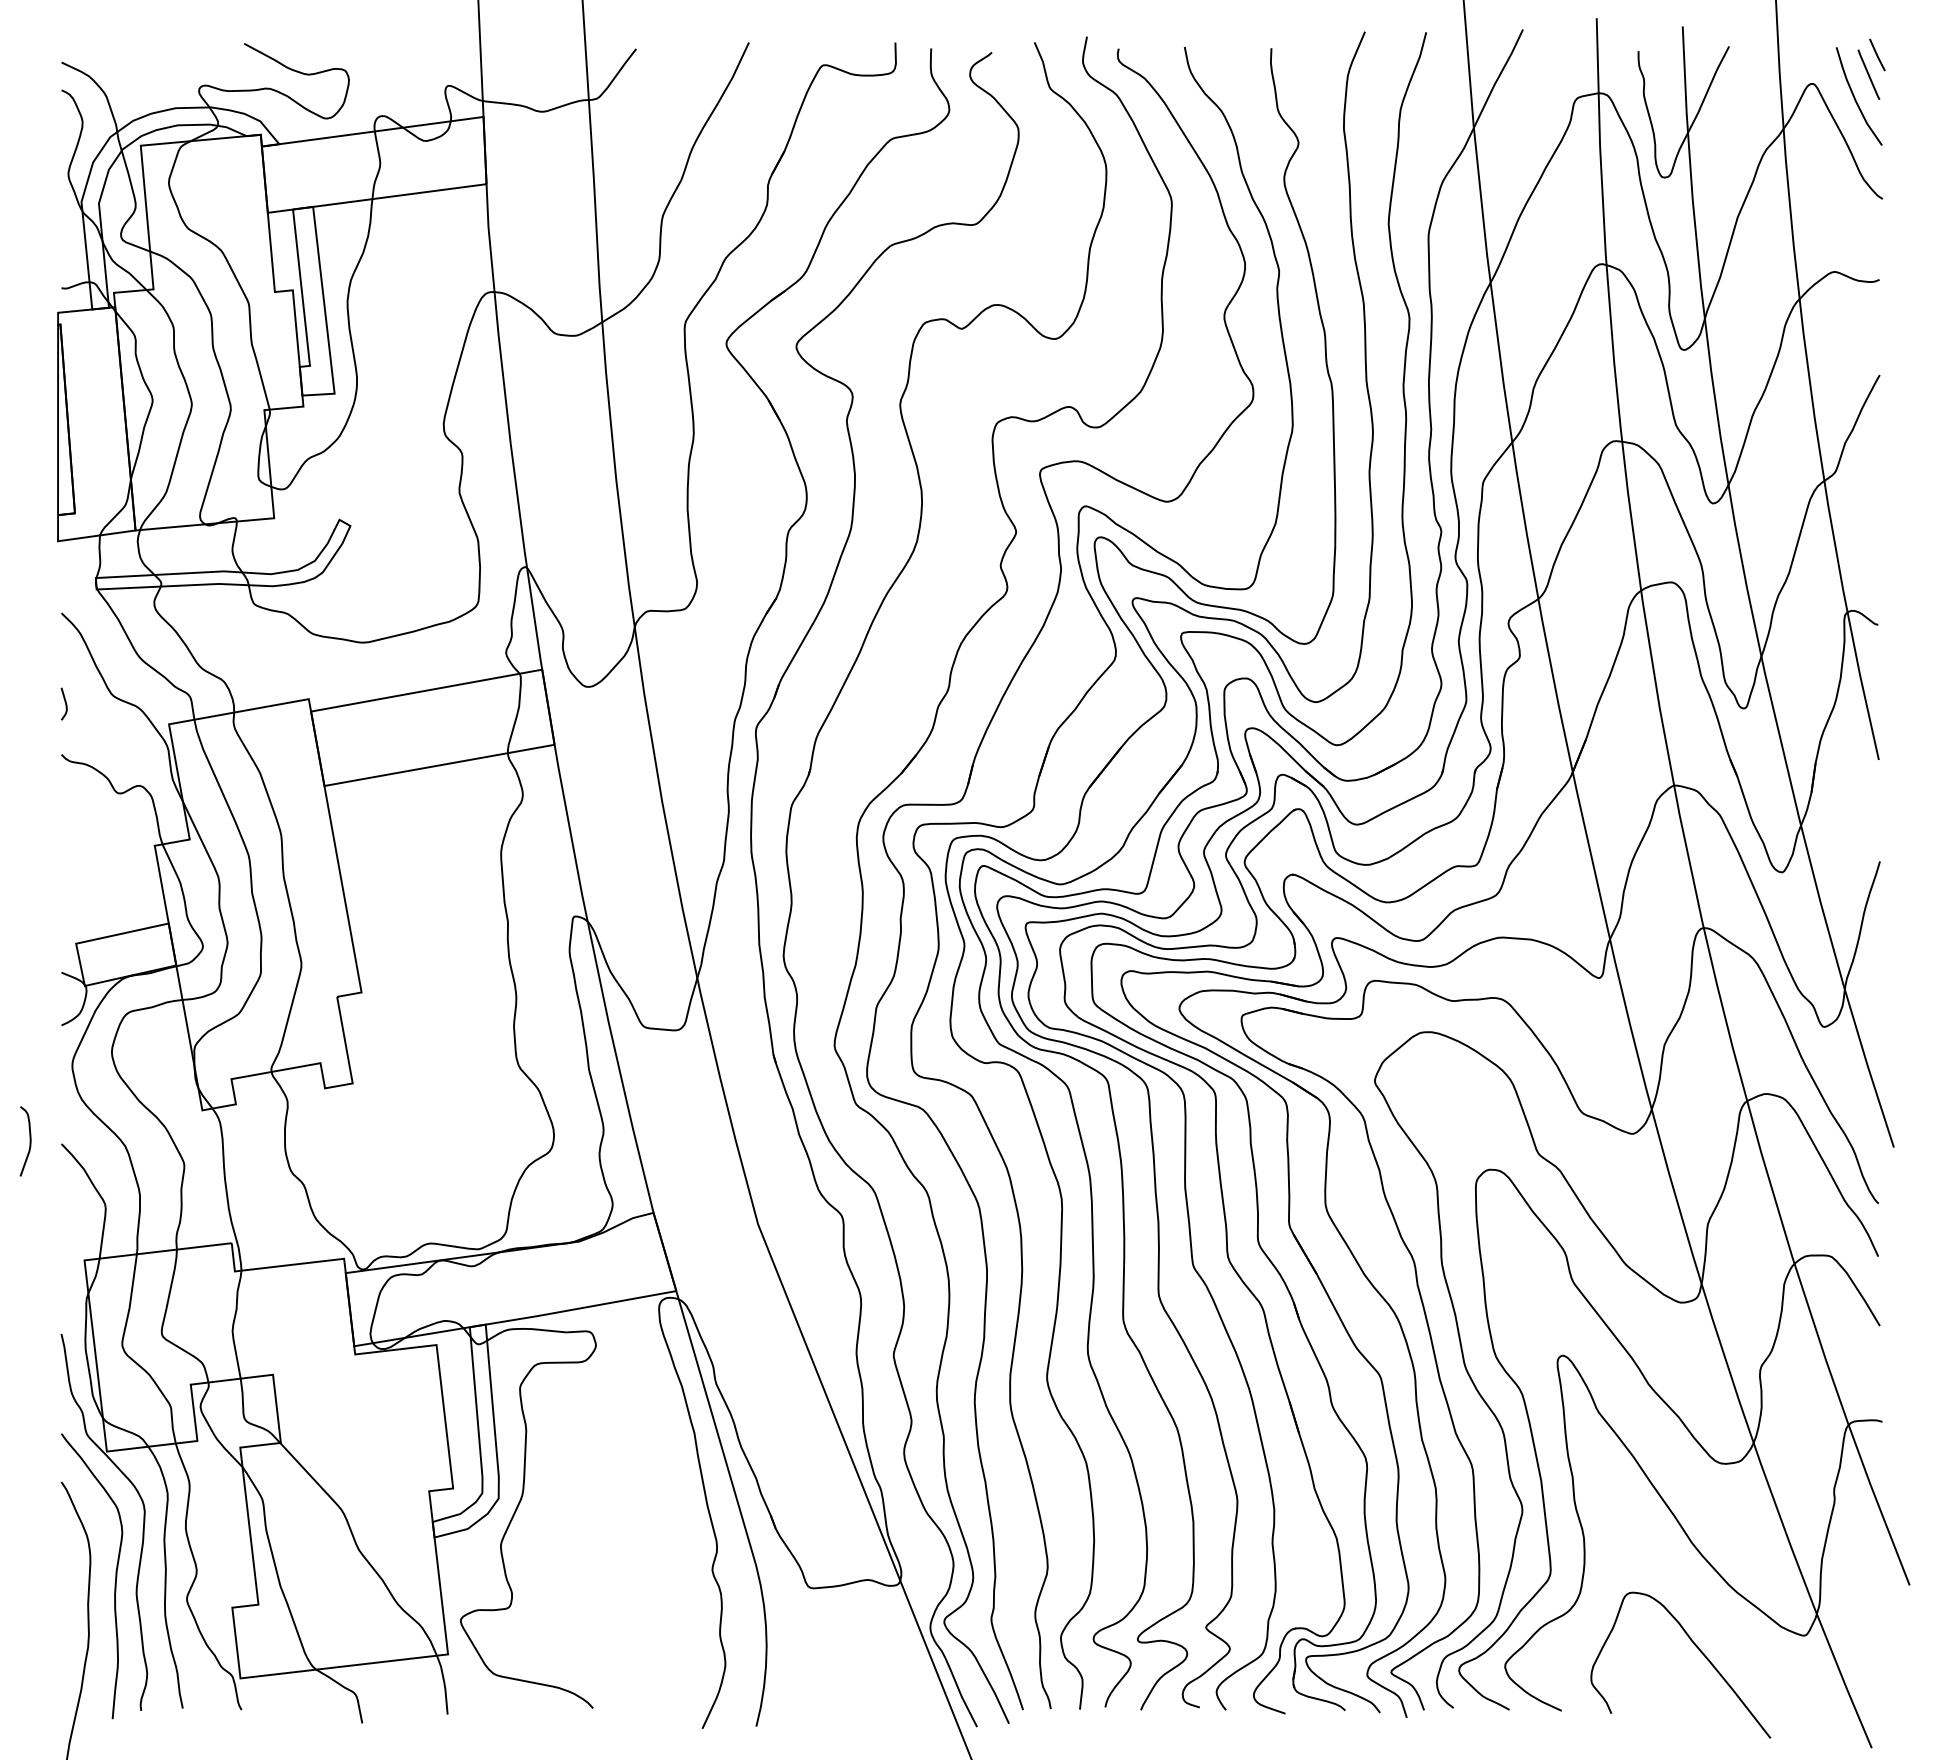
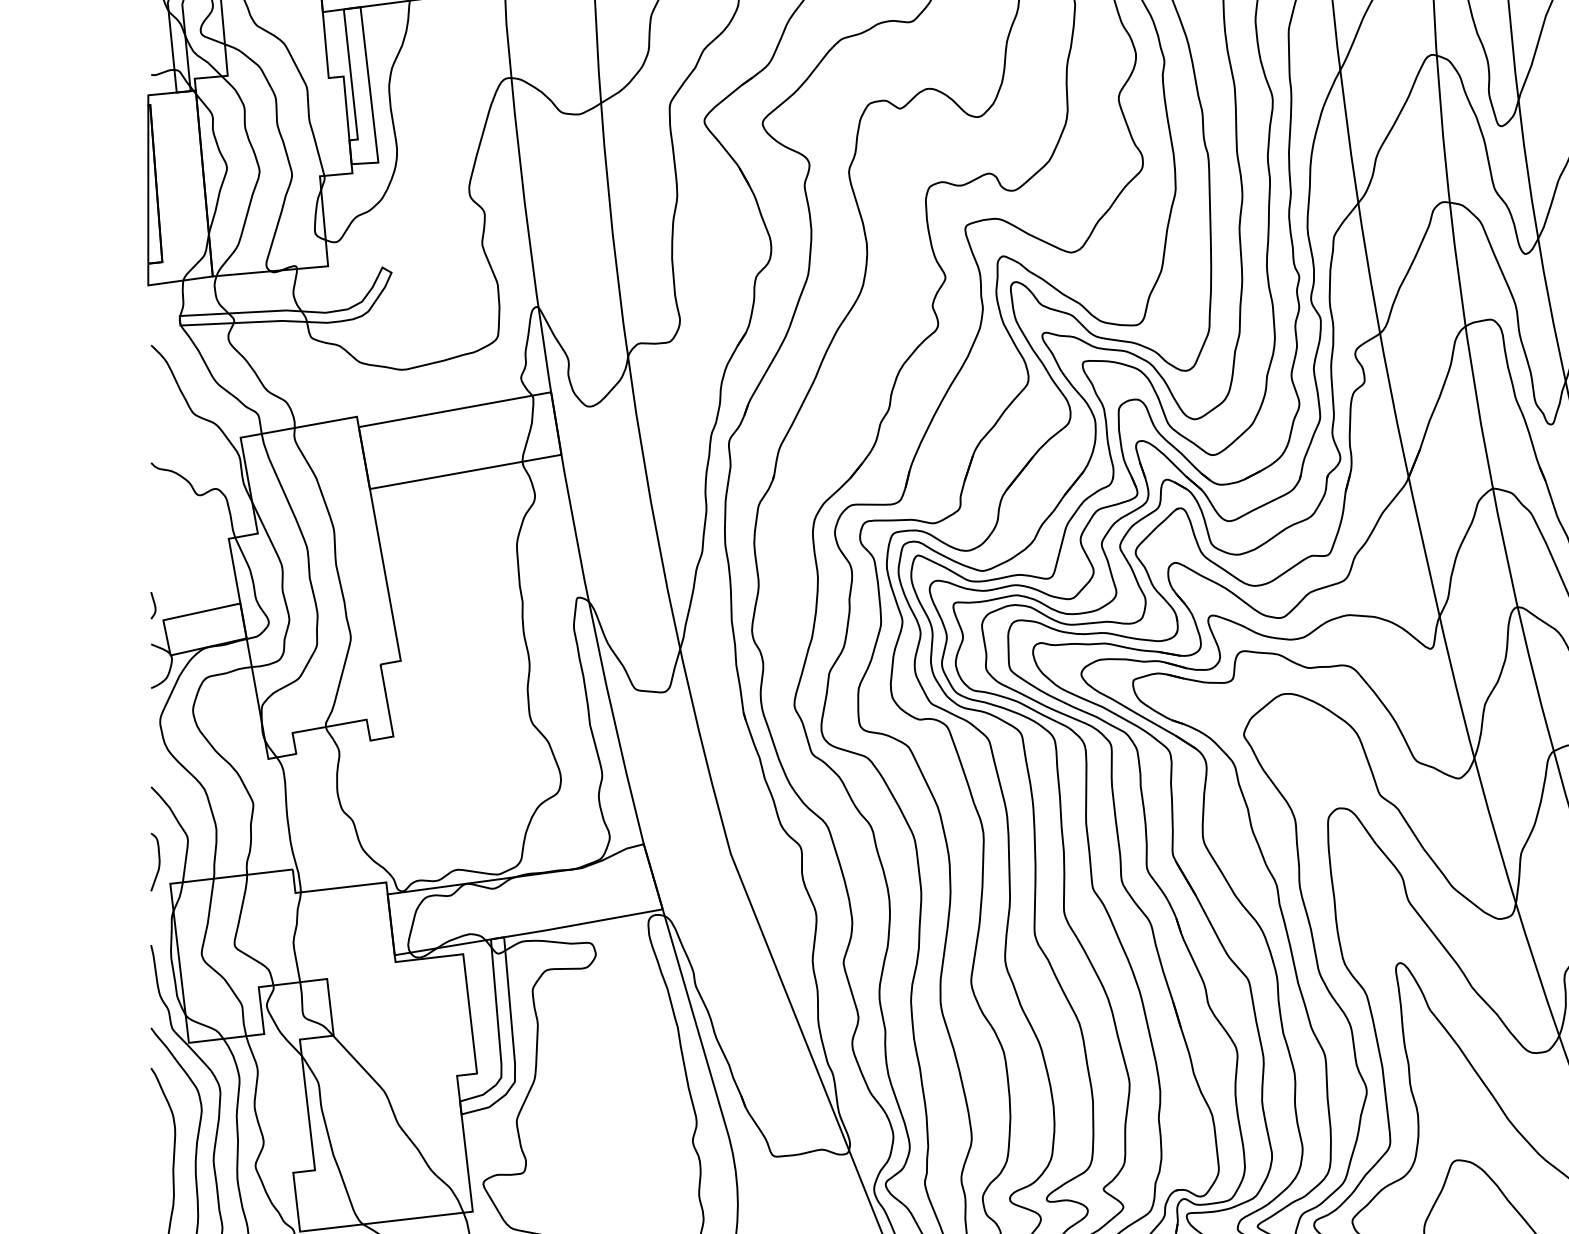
curve: (64, 702) -> (153, 604), moved
curve: (29, 1141) -> (158, 862), moved

